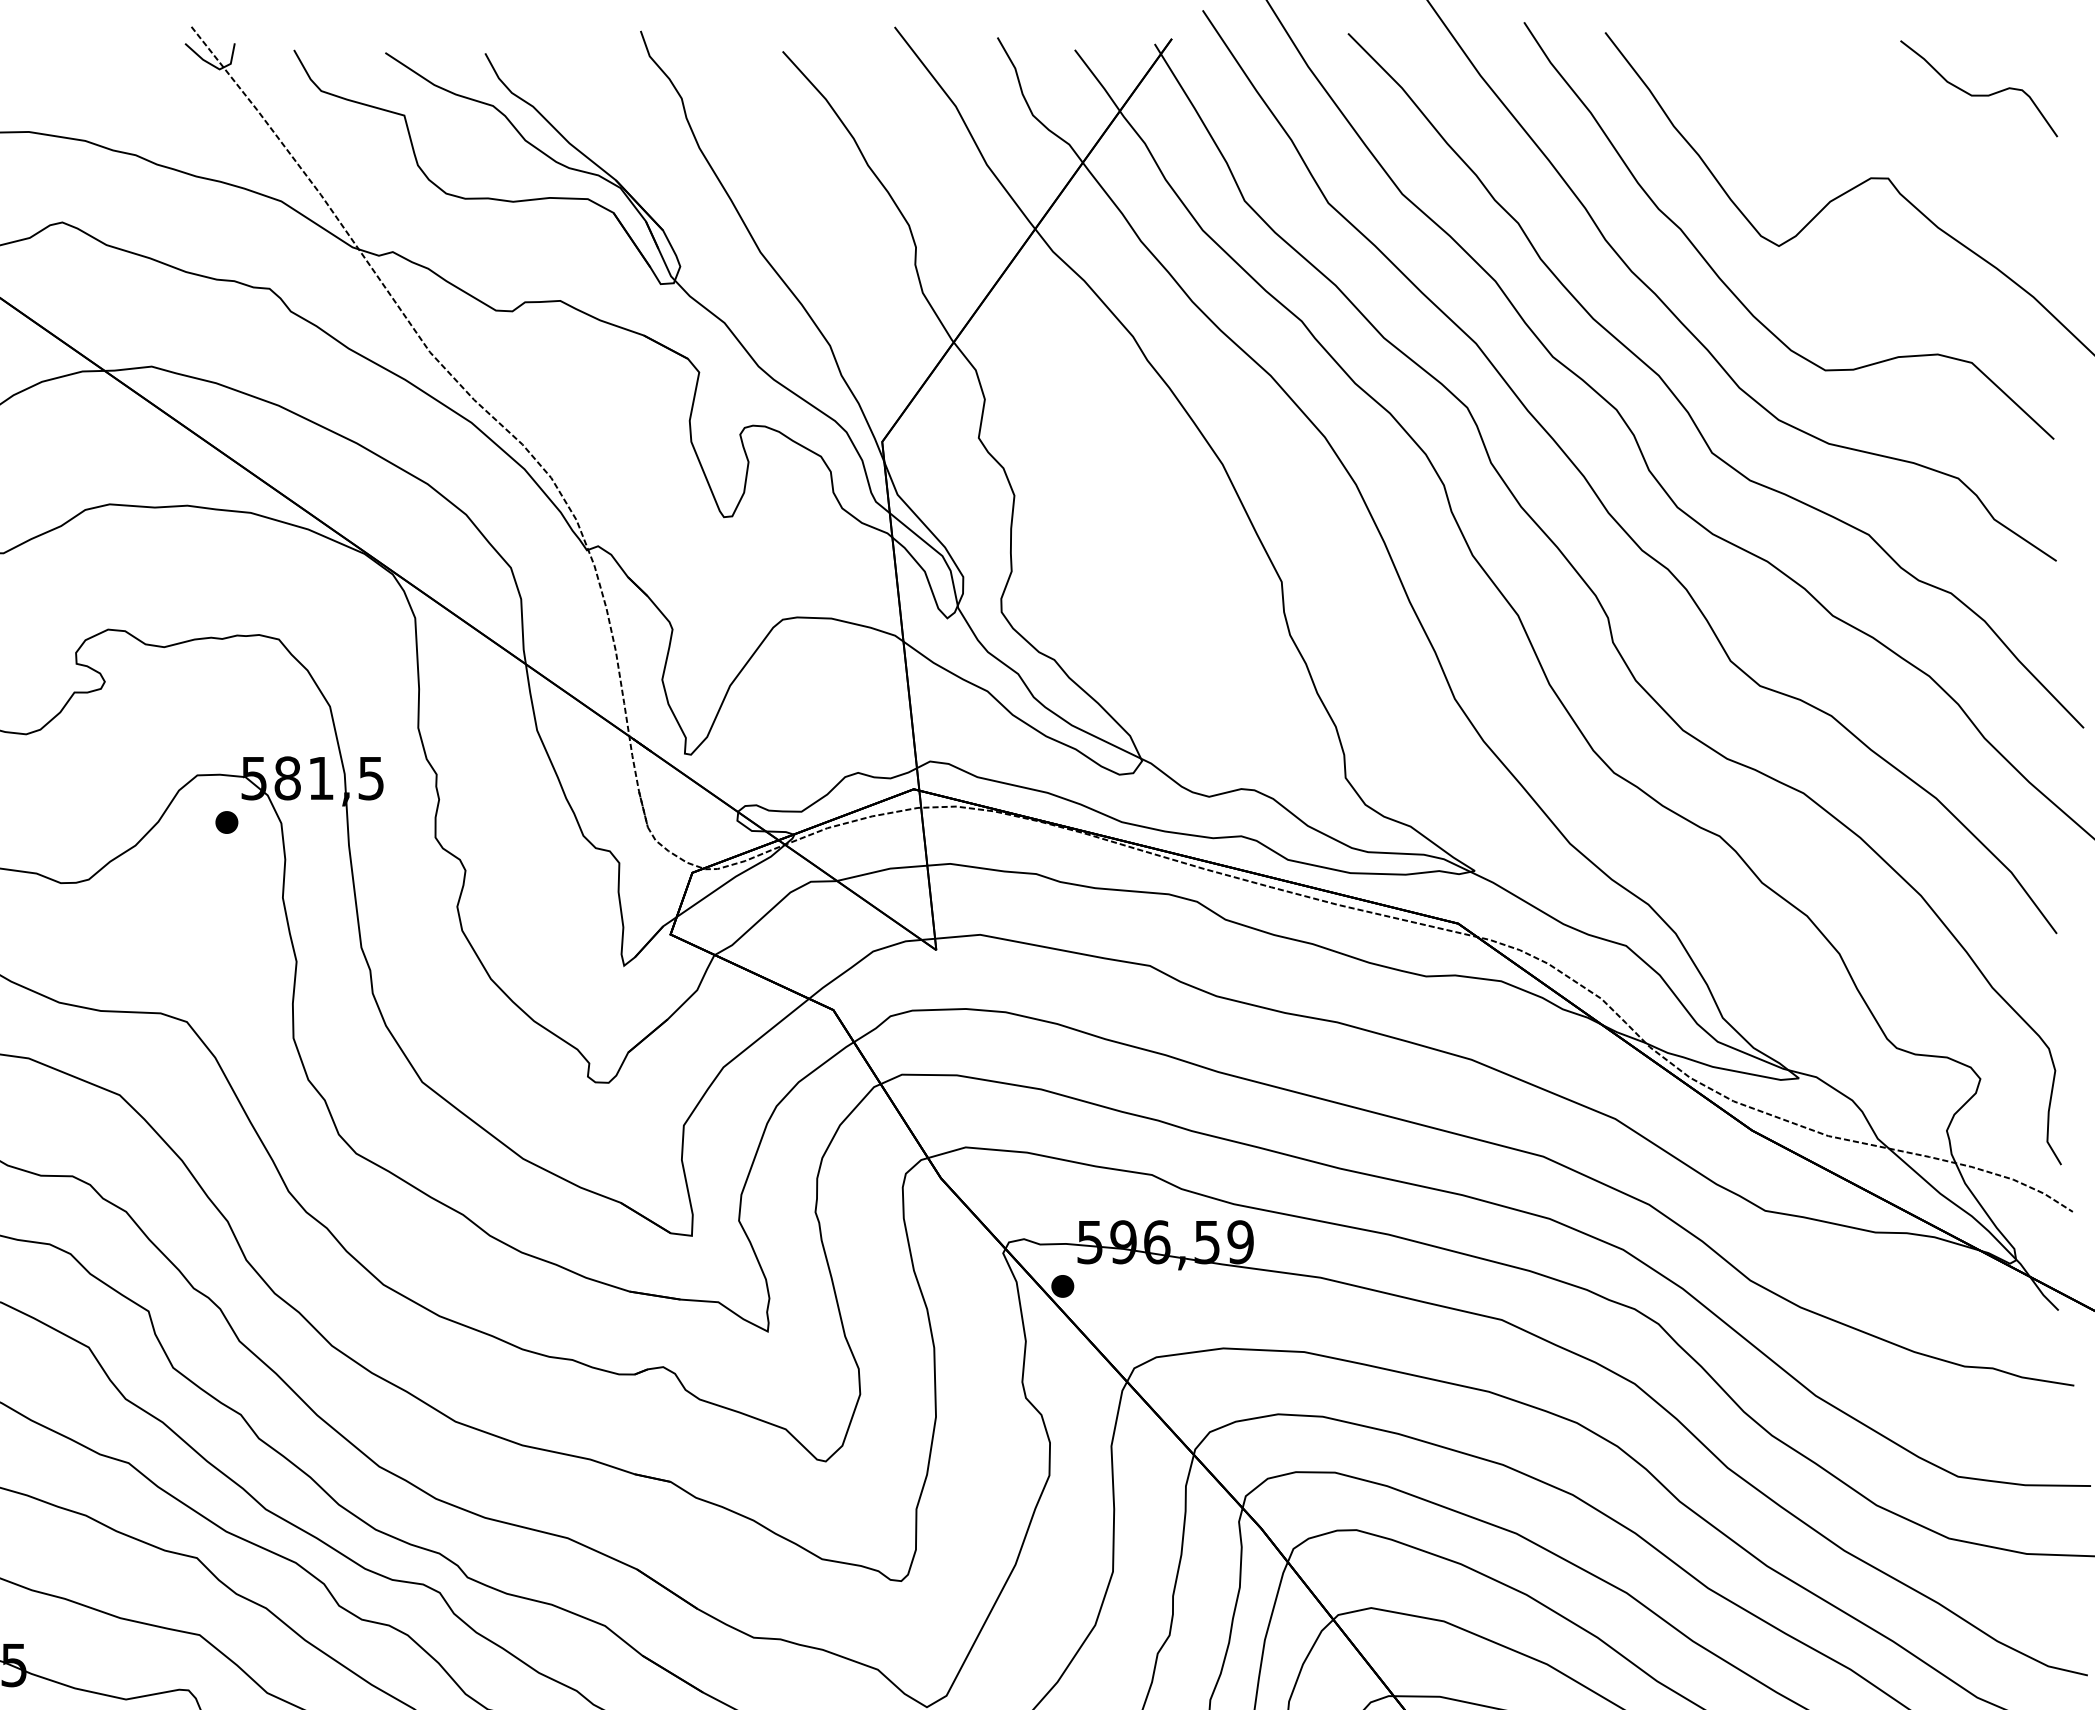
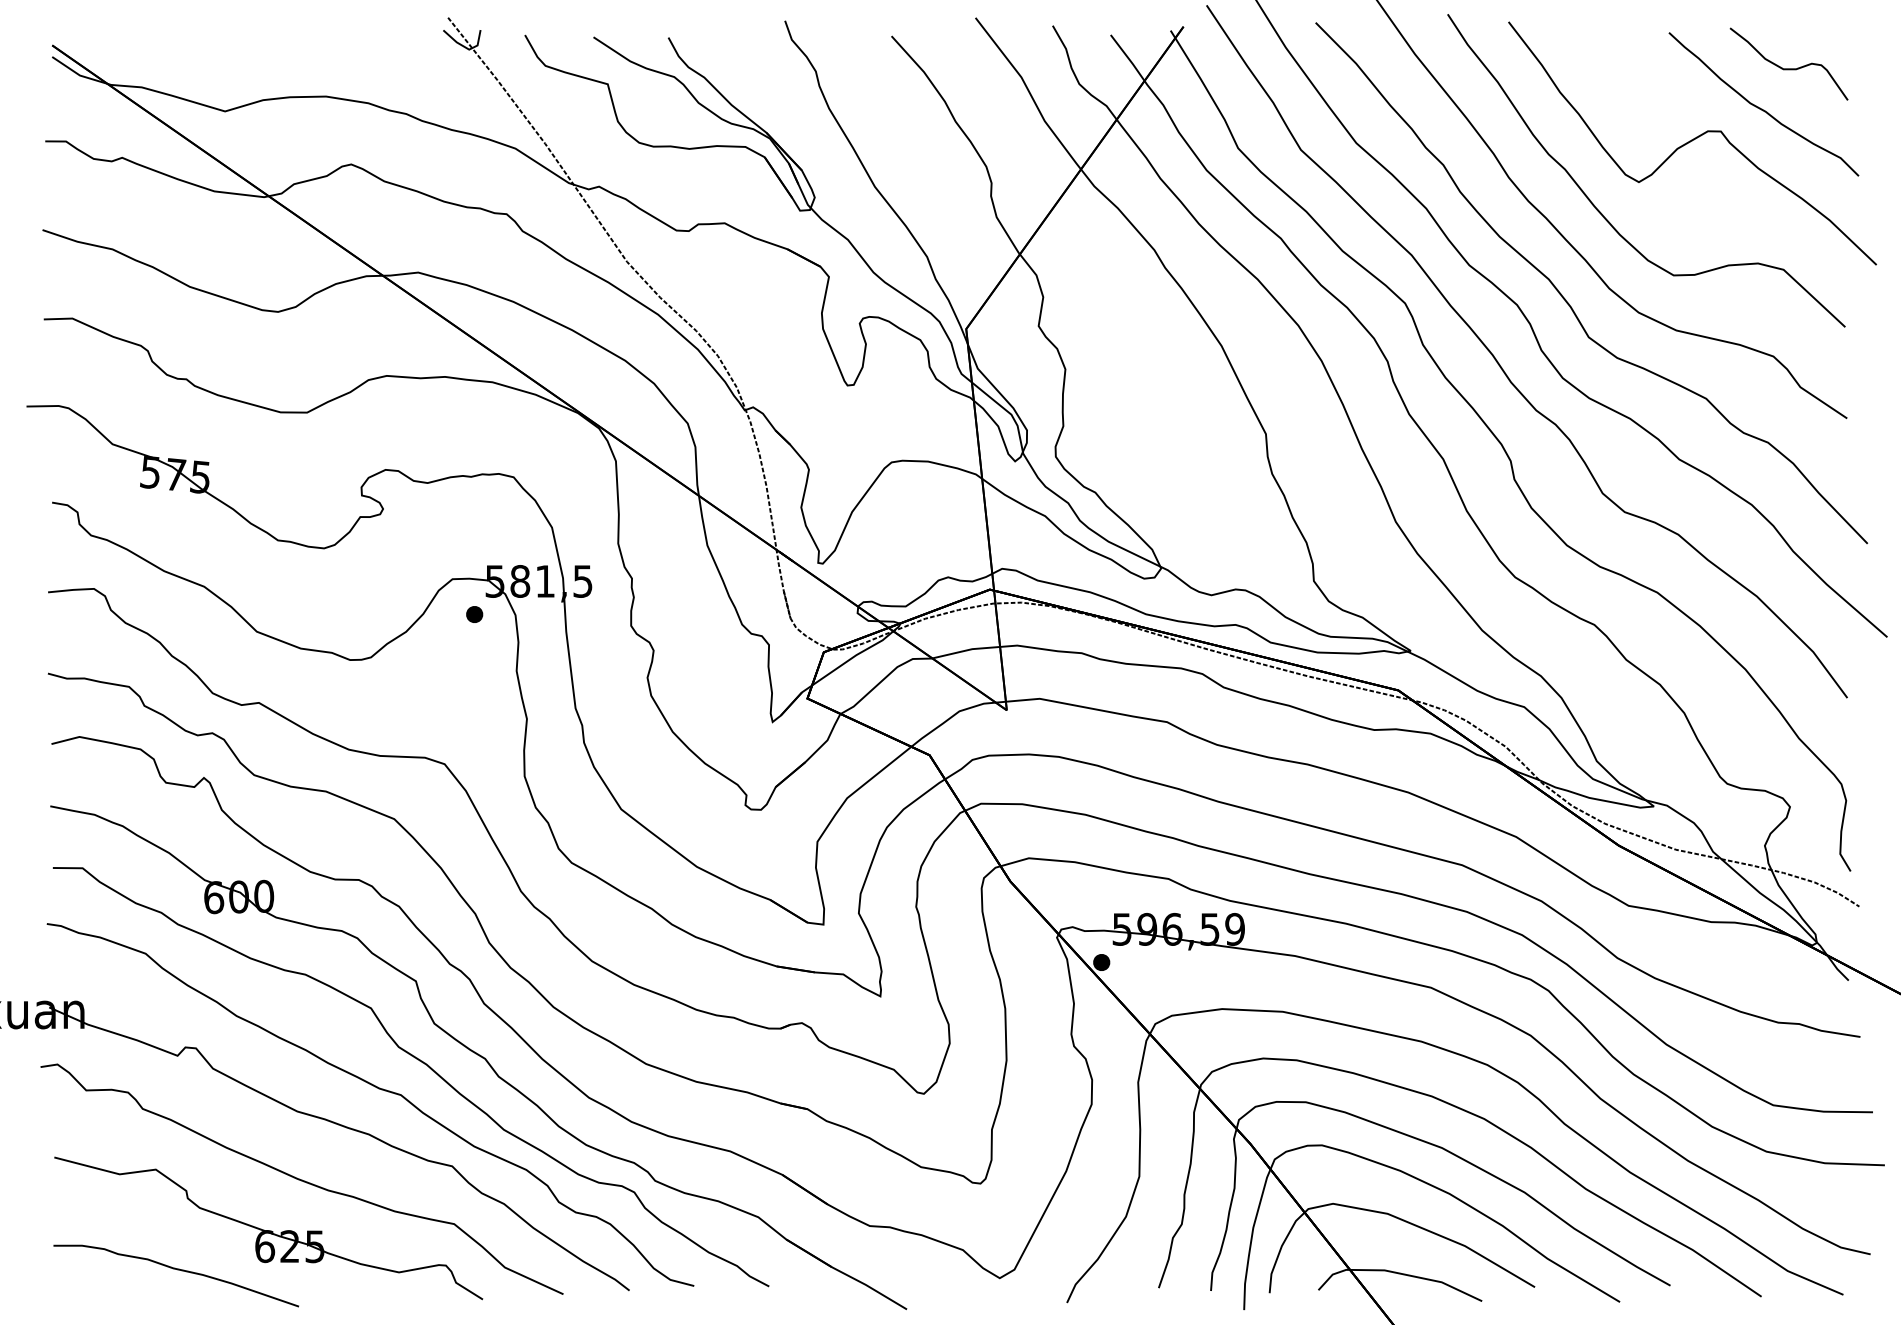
curve: (1943, 147) -> (1762, 108), added

